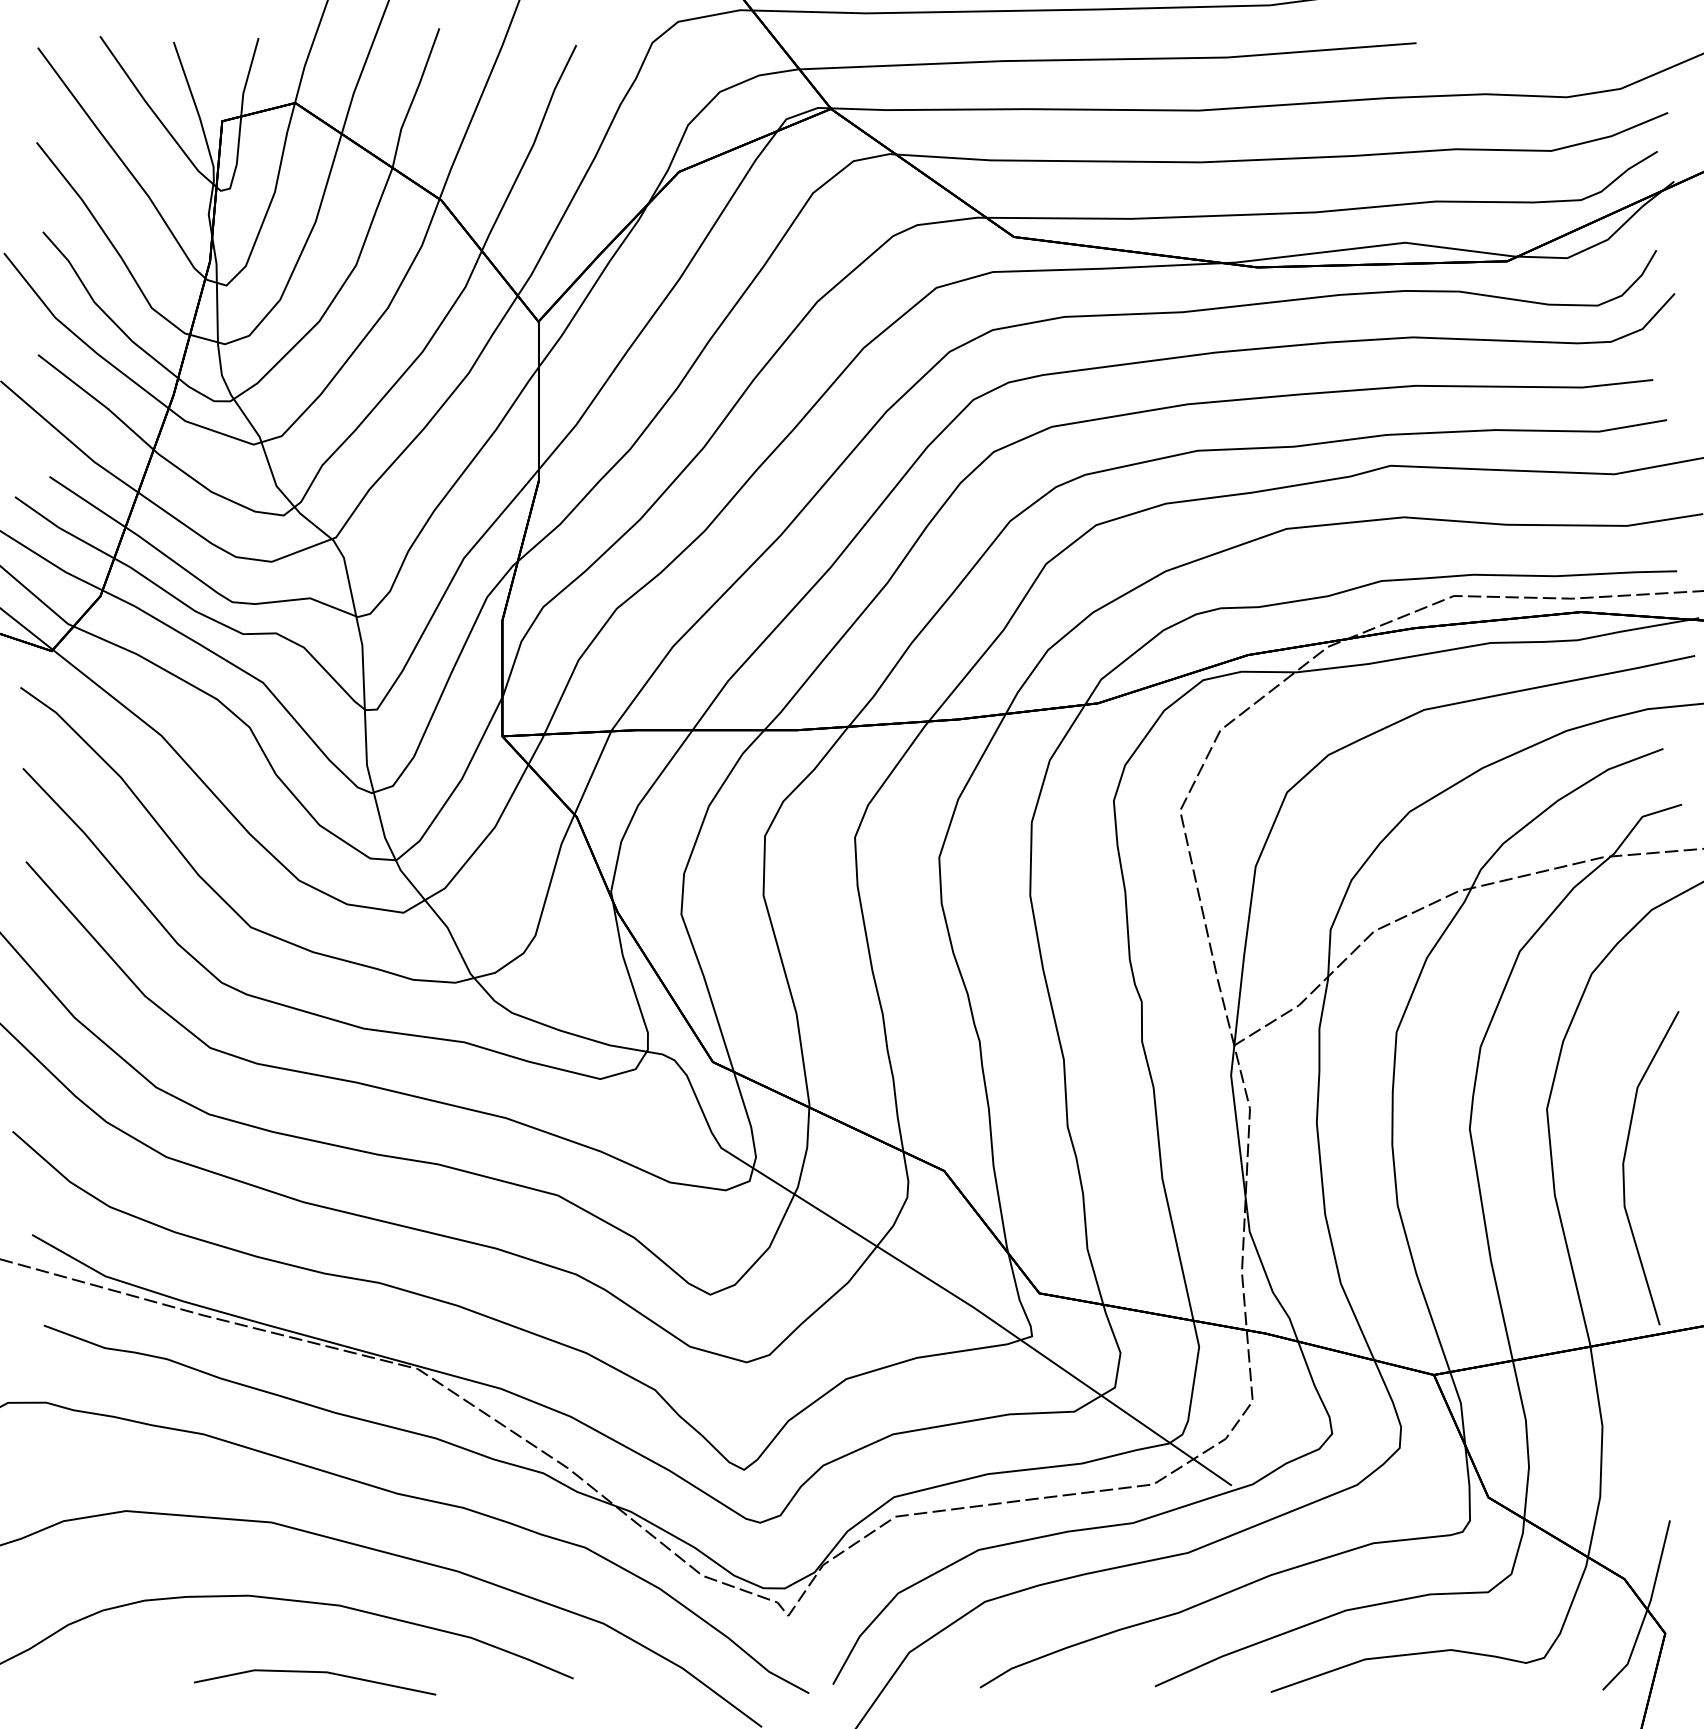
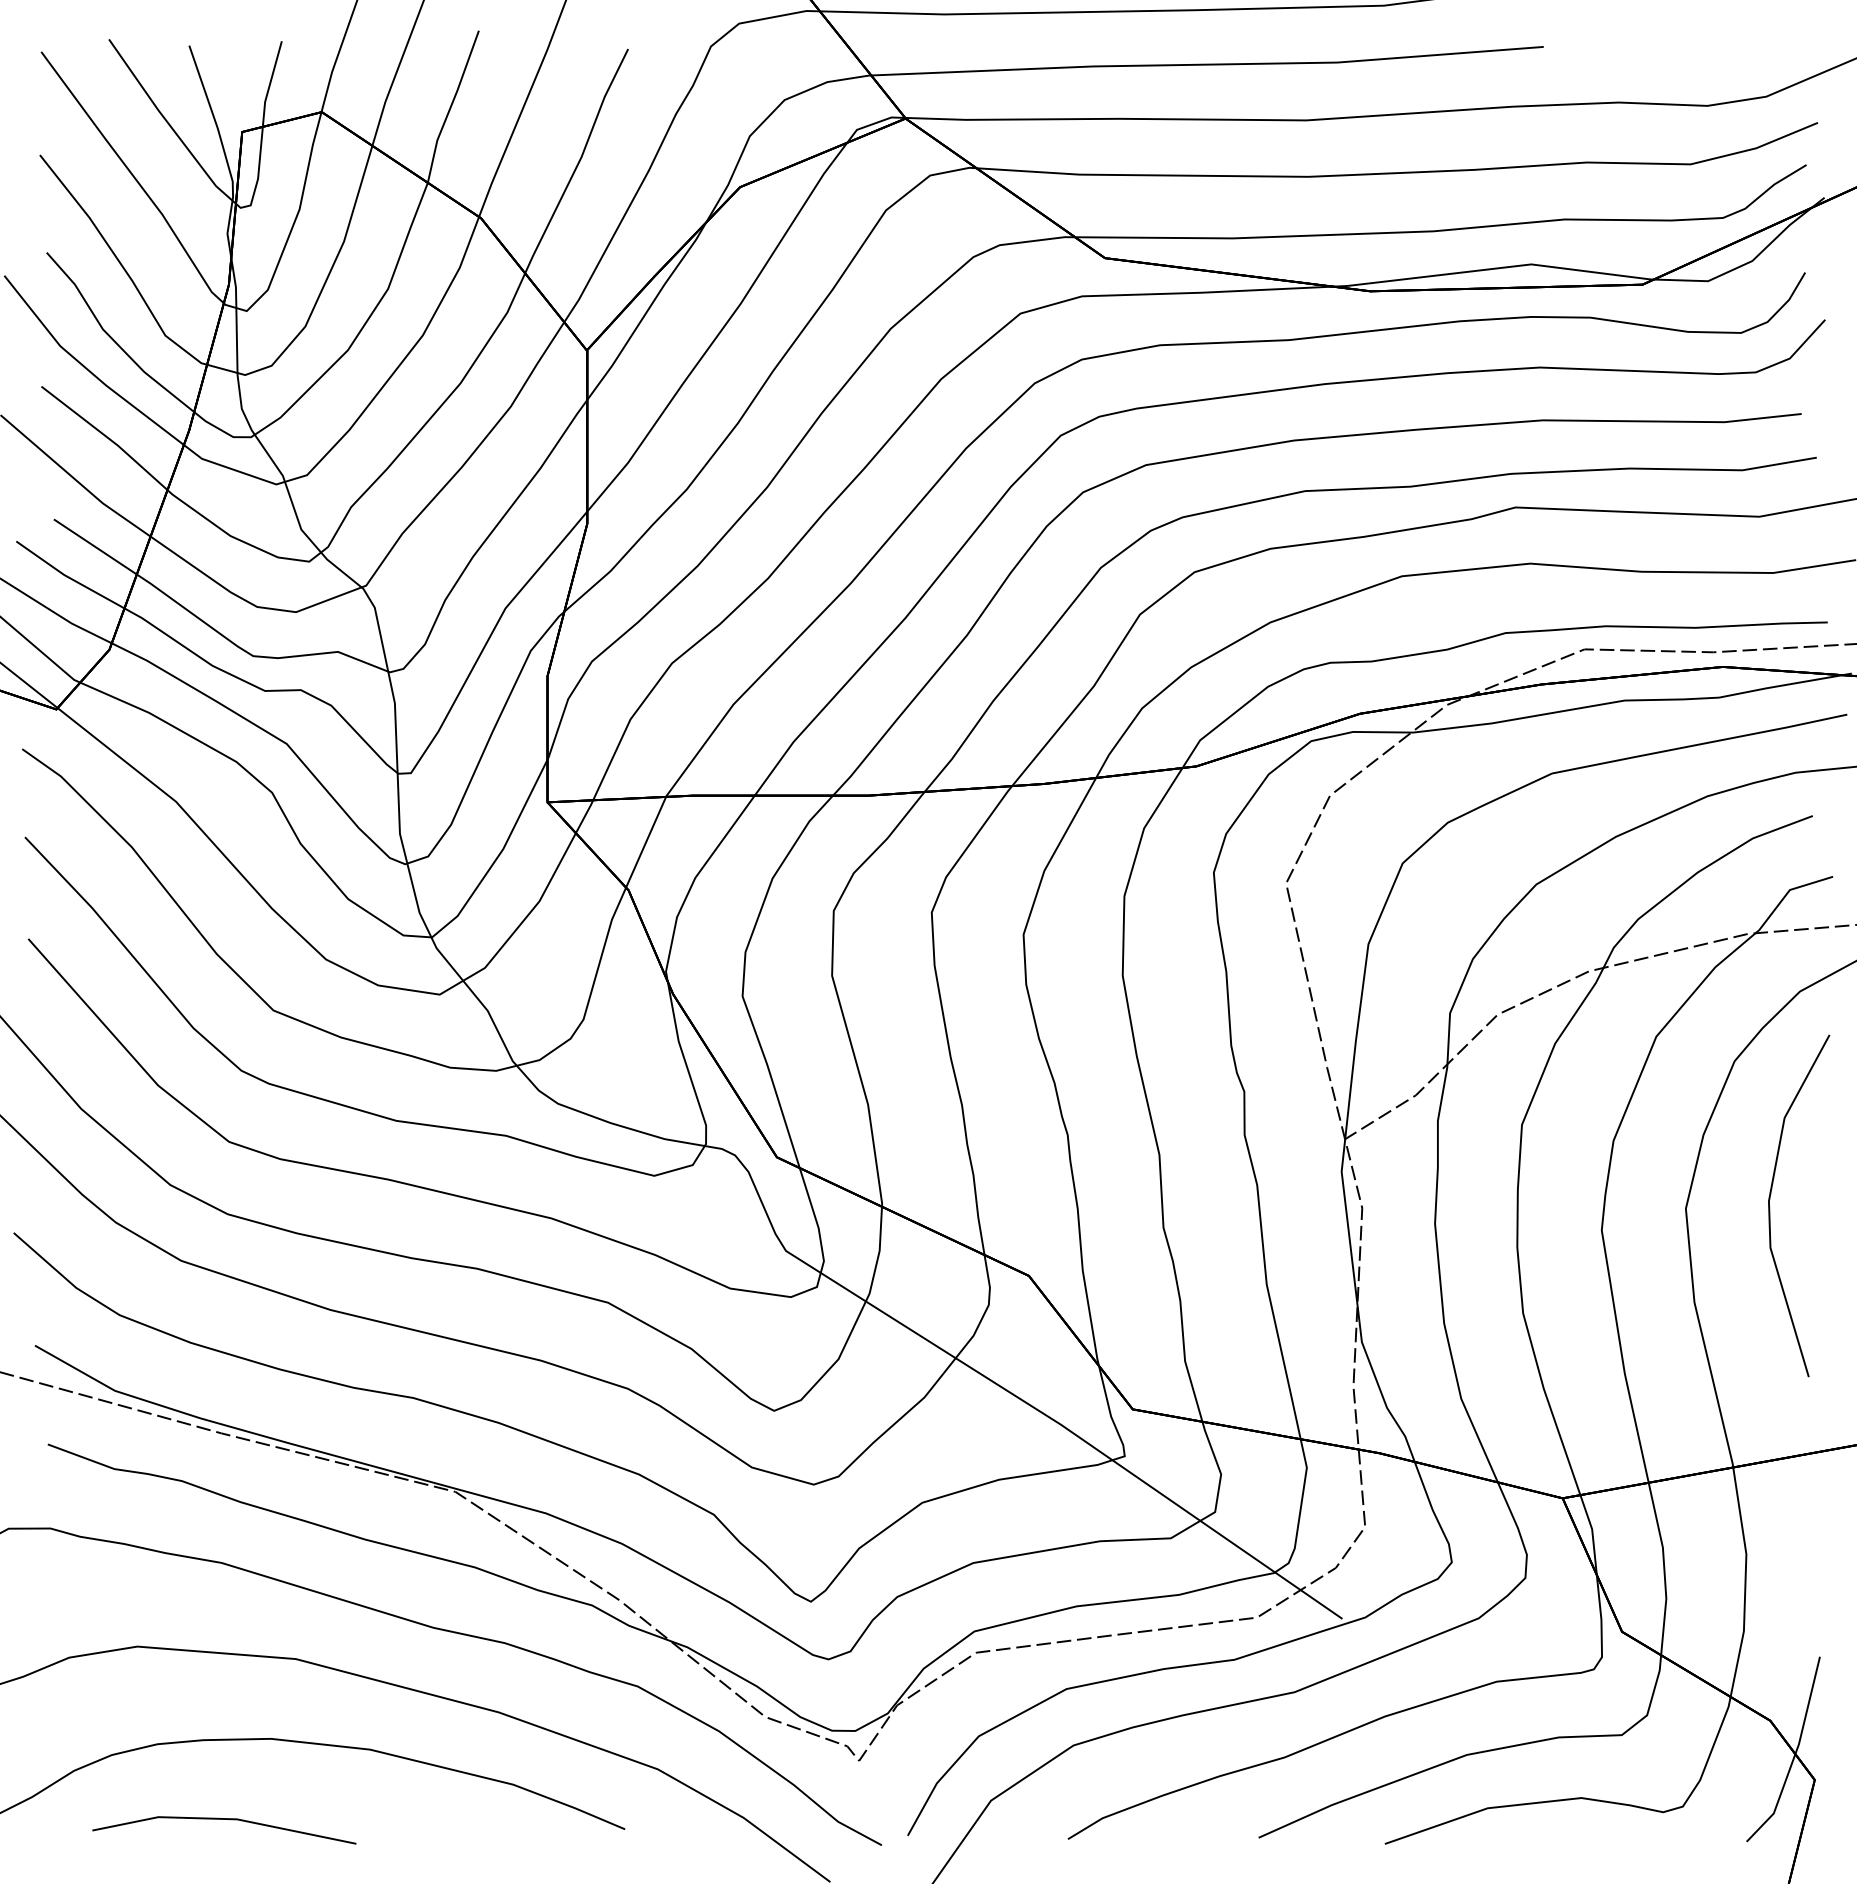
line: (1624, 1169) -> (1770, 1207), moved
line: (315, 1672) -> (224, 1819), moved

